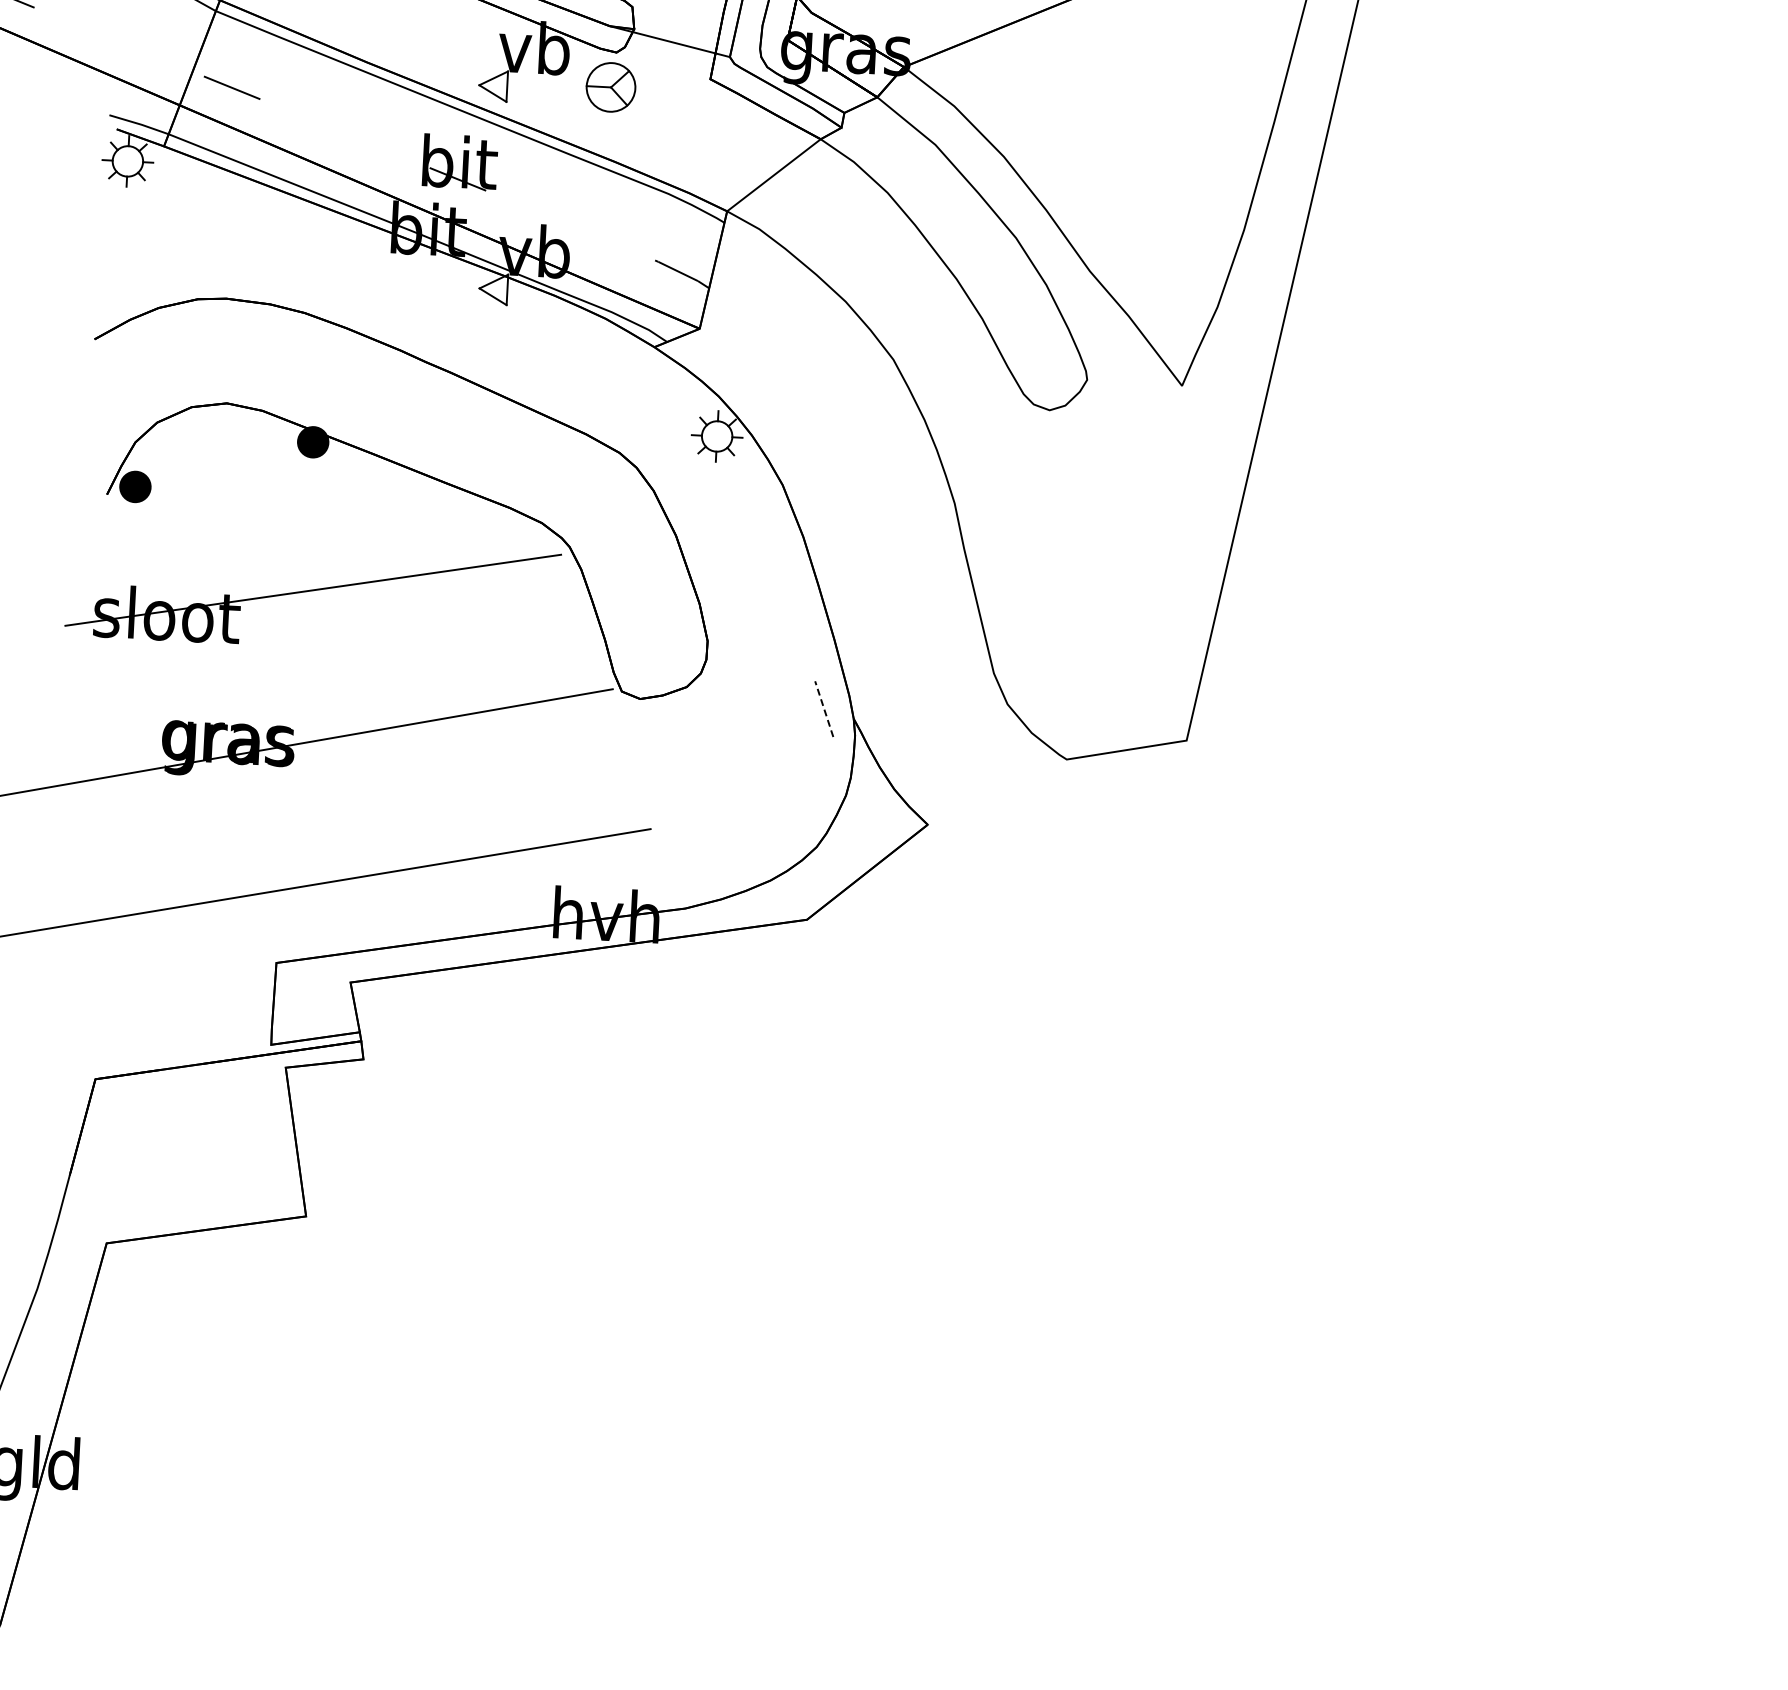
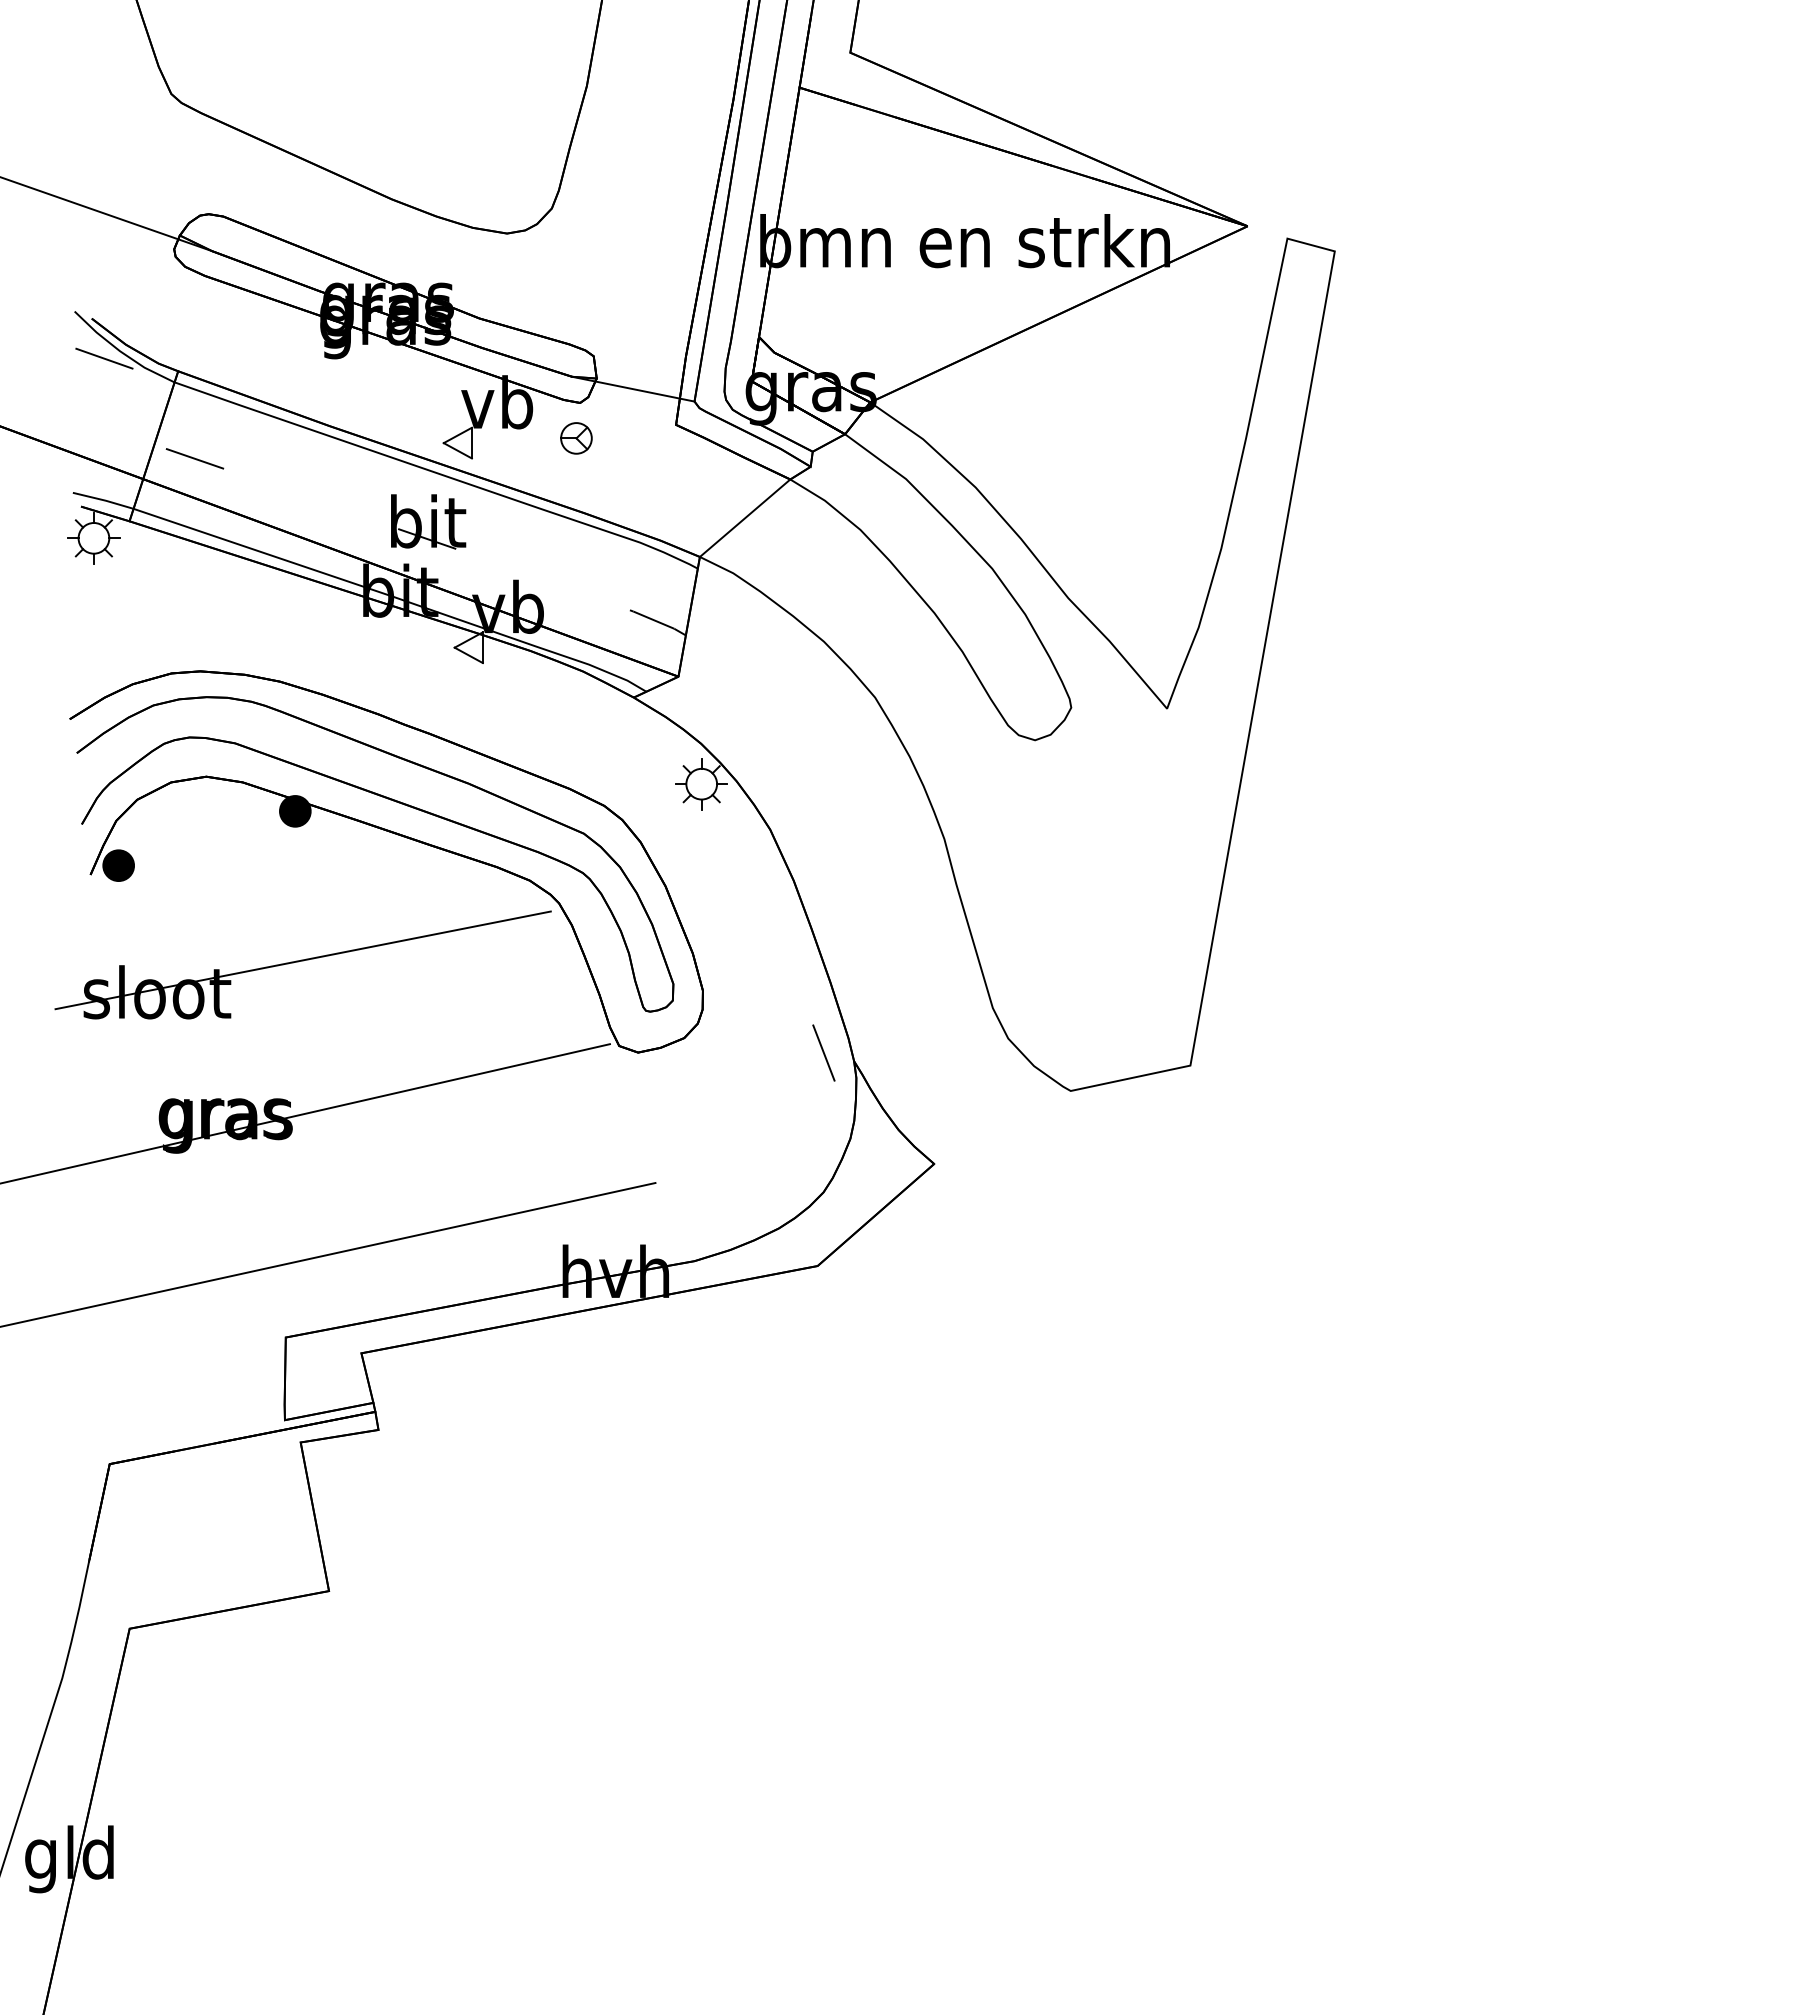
part: (611, 87) -> (576, 438), size x0.62
part: (415, 439) -> (398, 803), added
line: (823, 709) -> (823, 1053), dashed -> solid

